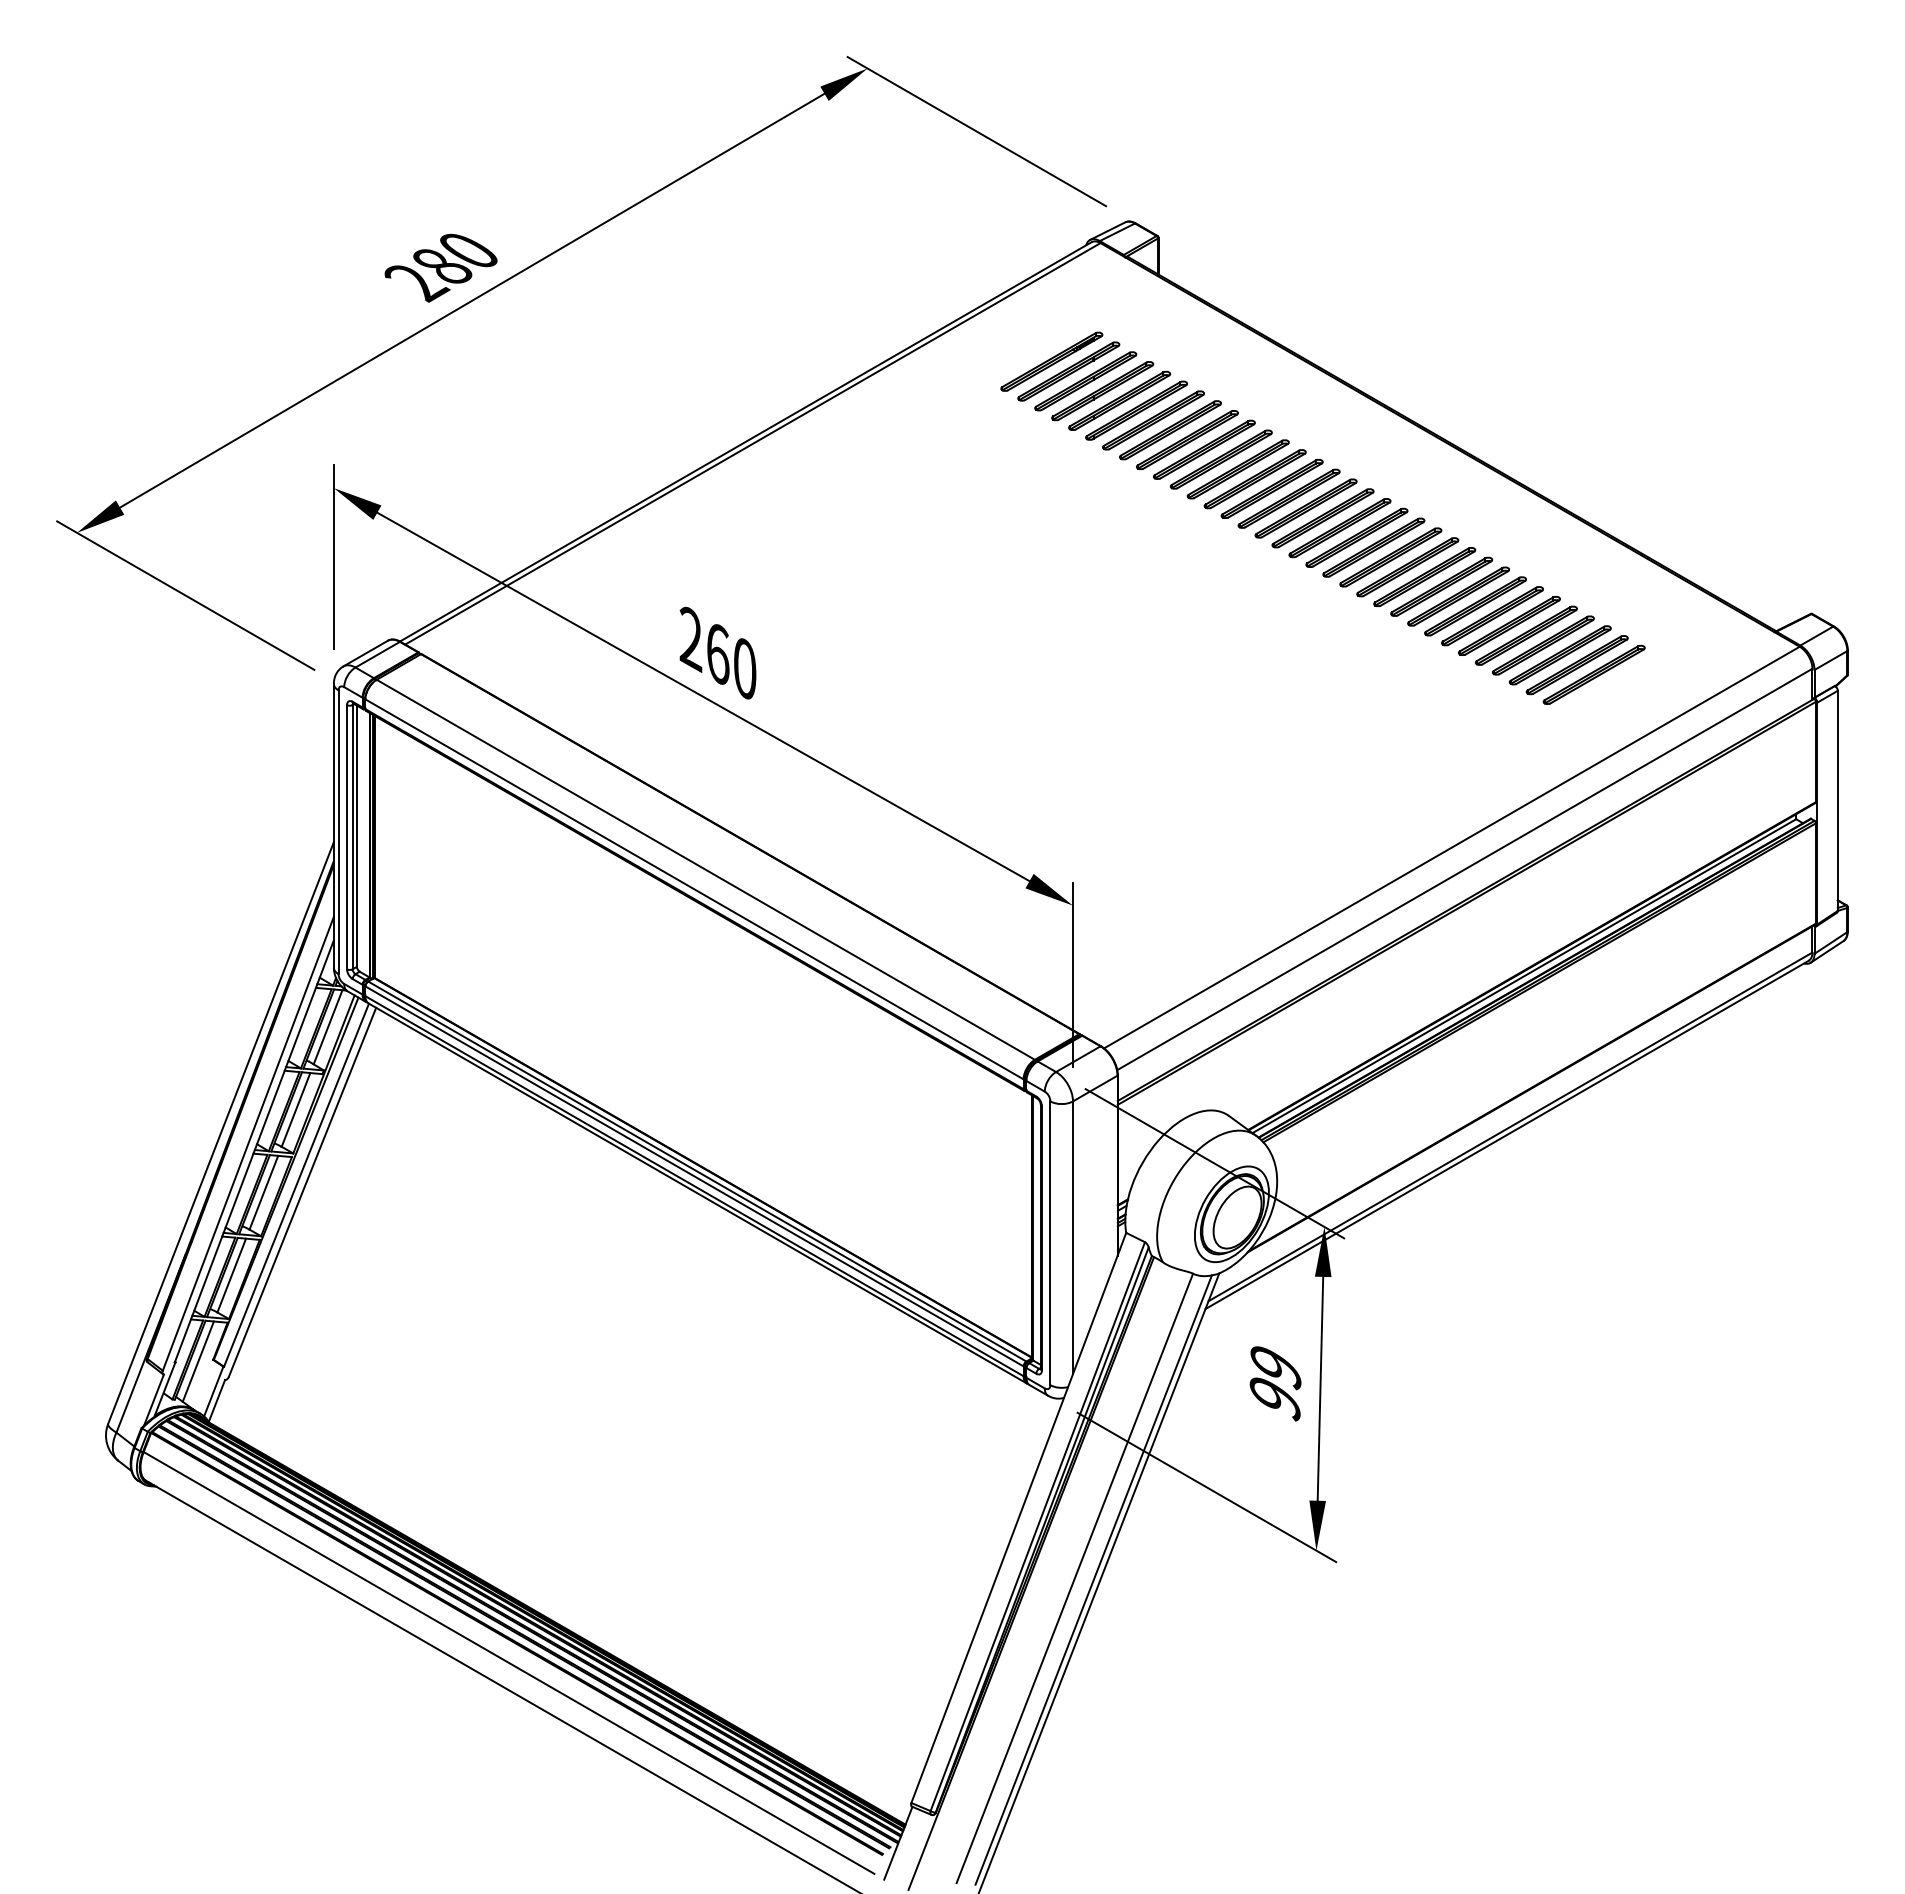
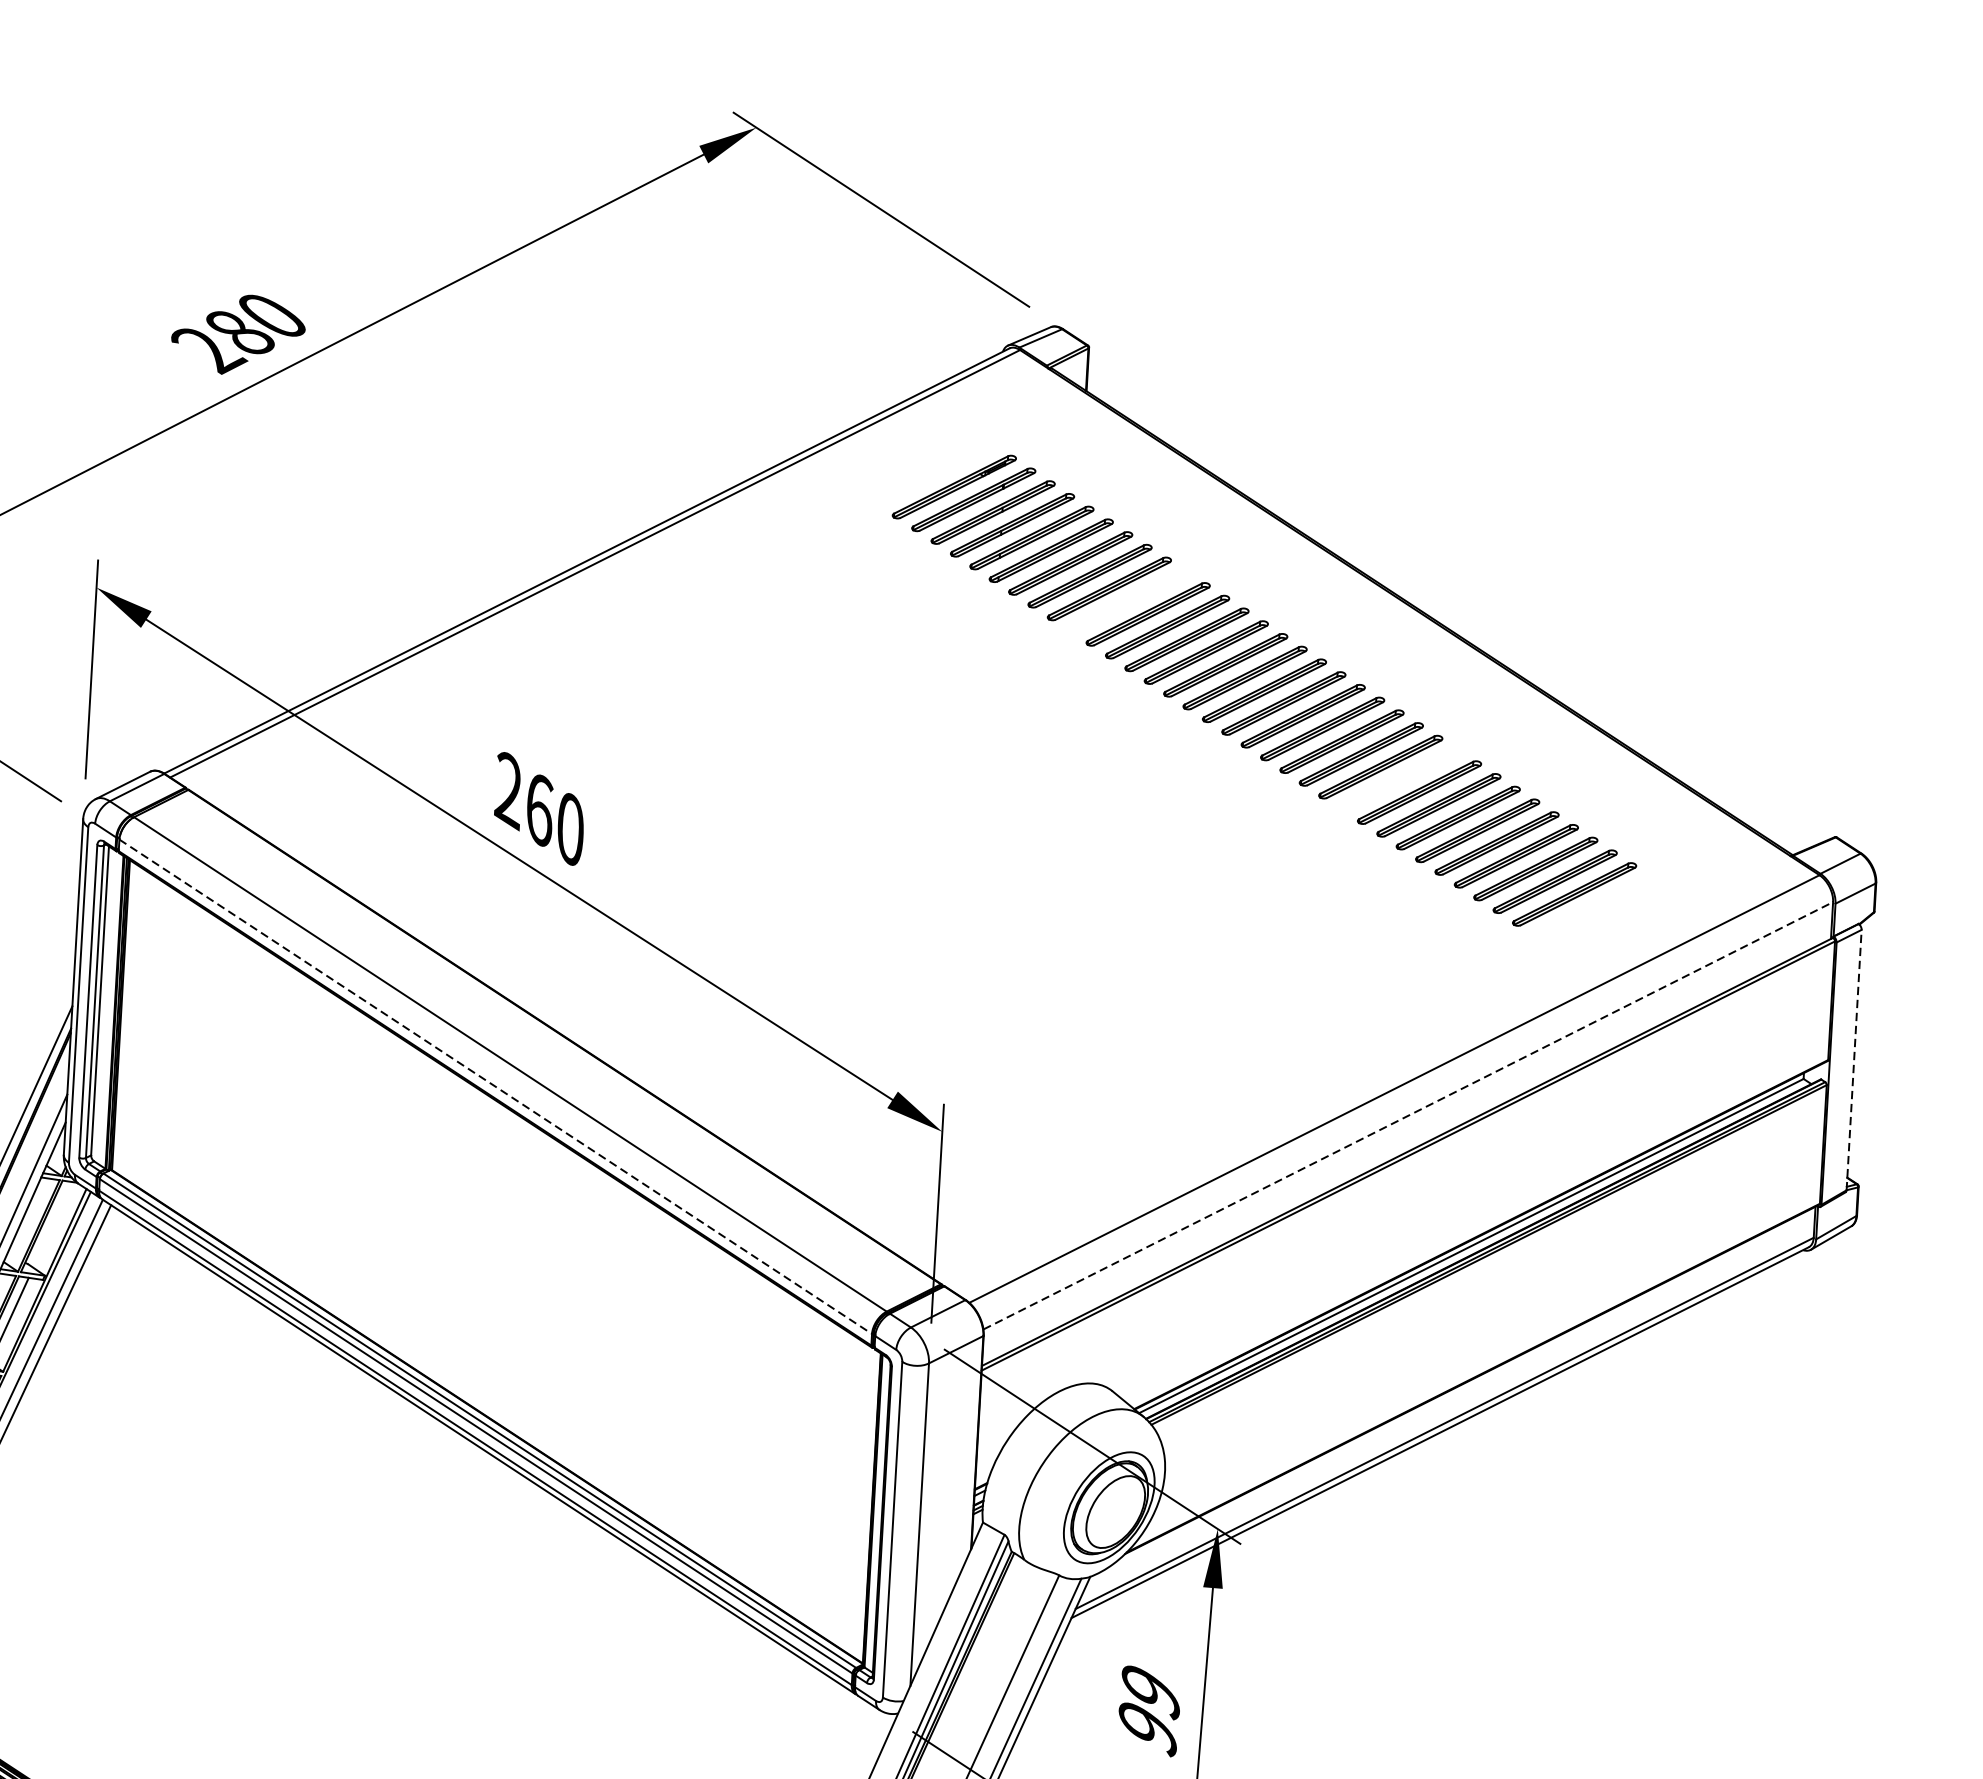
part: (1203, 449) -> (1127, 601), removed
part: (1441, 586) -> (1399, 779), removed
line: (1837, 800) -> (1853, 1059), solid -> dashed
line: (1465, 869) -> (1409, 1115), solid -> dashed
line: (694, 889) -> (495, 1086), solid -> dashed
line: (327, 1027) -> (52, 1225), removed

